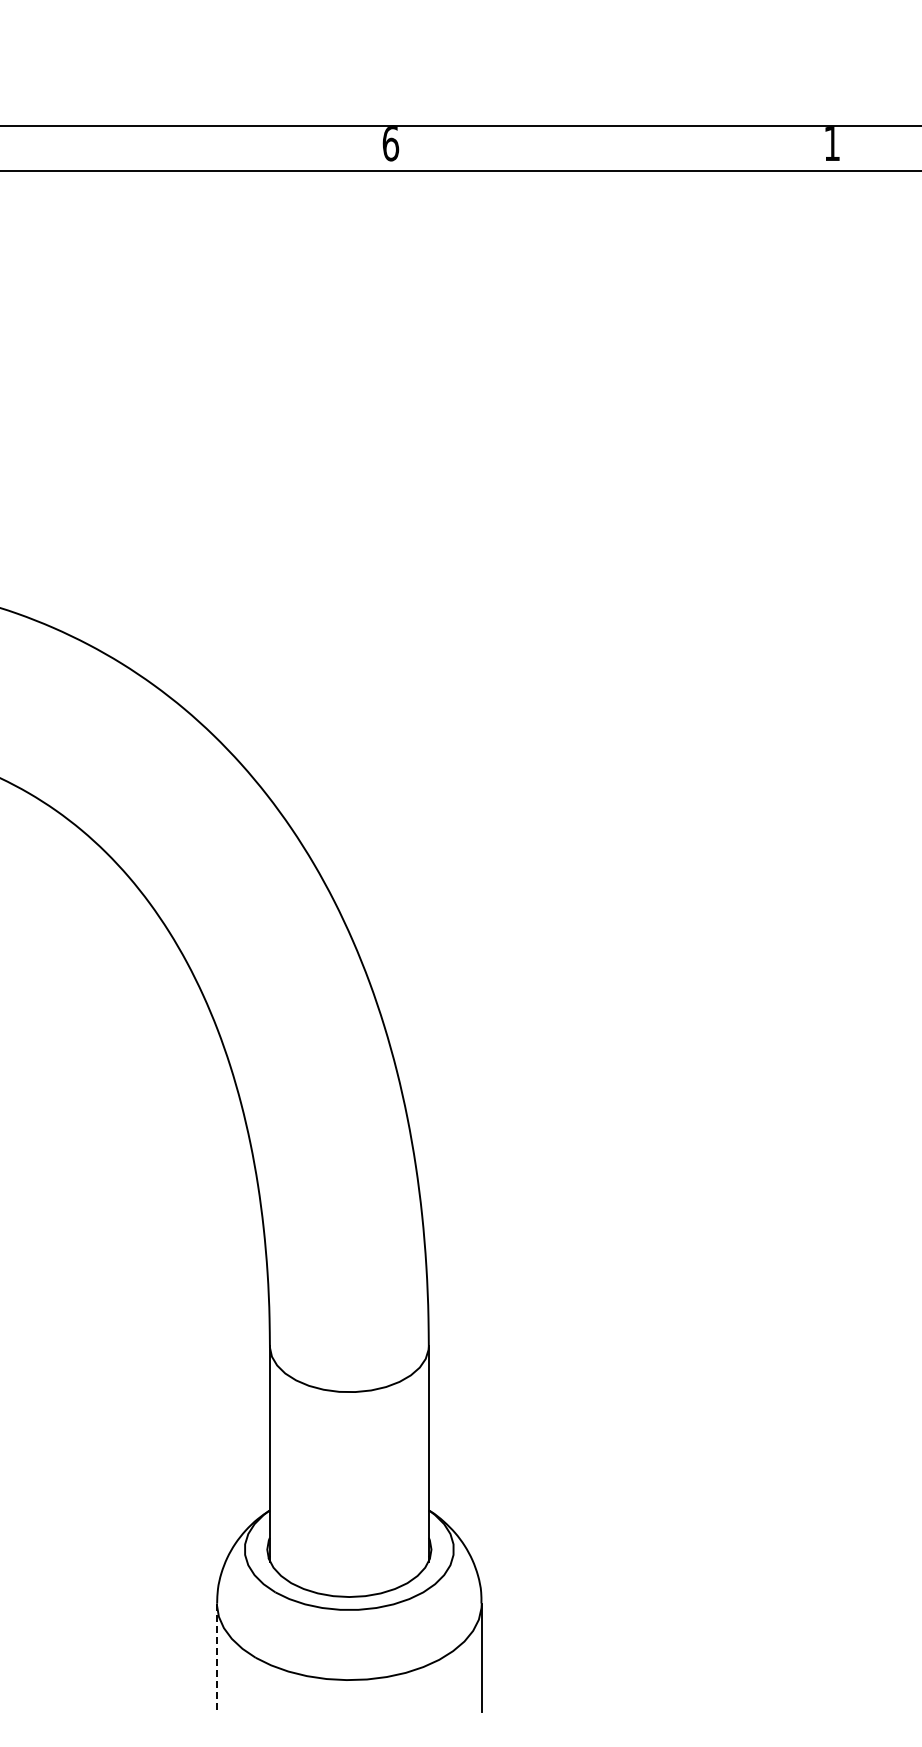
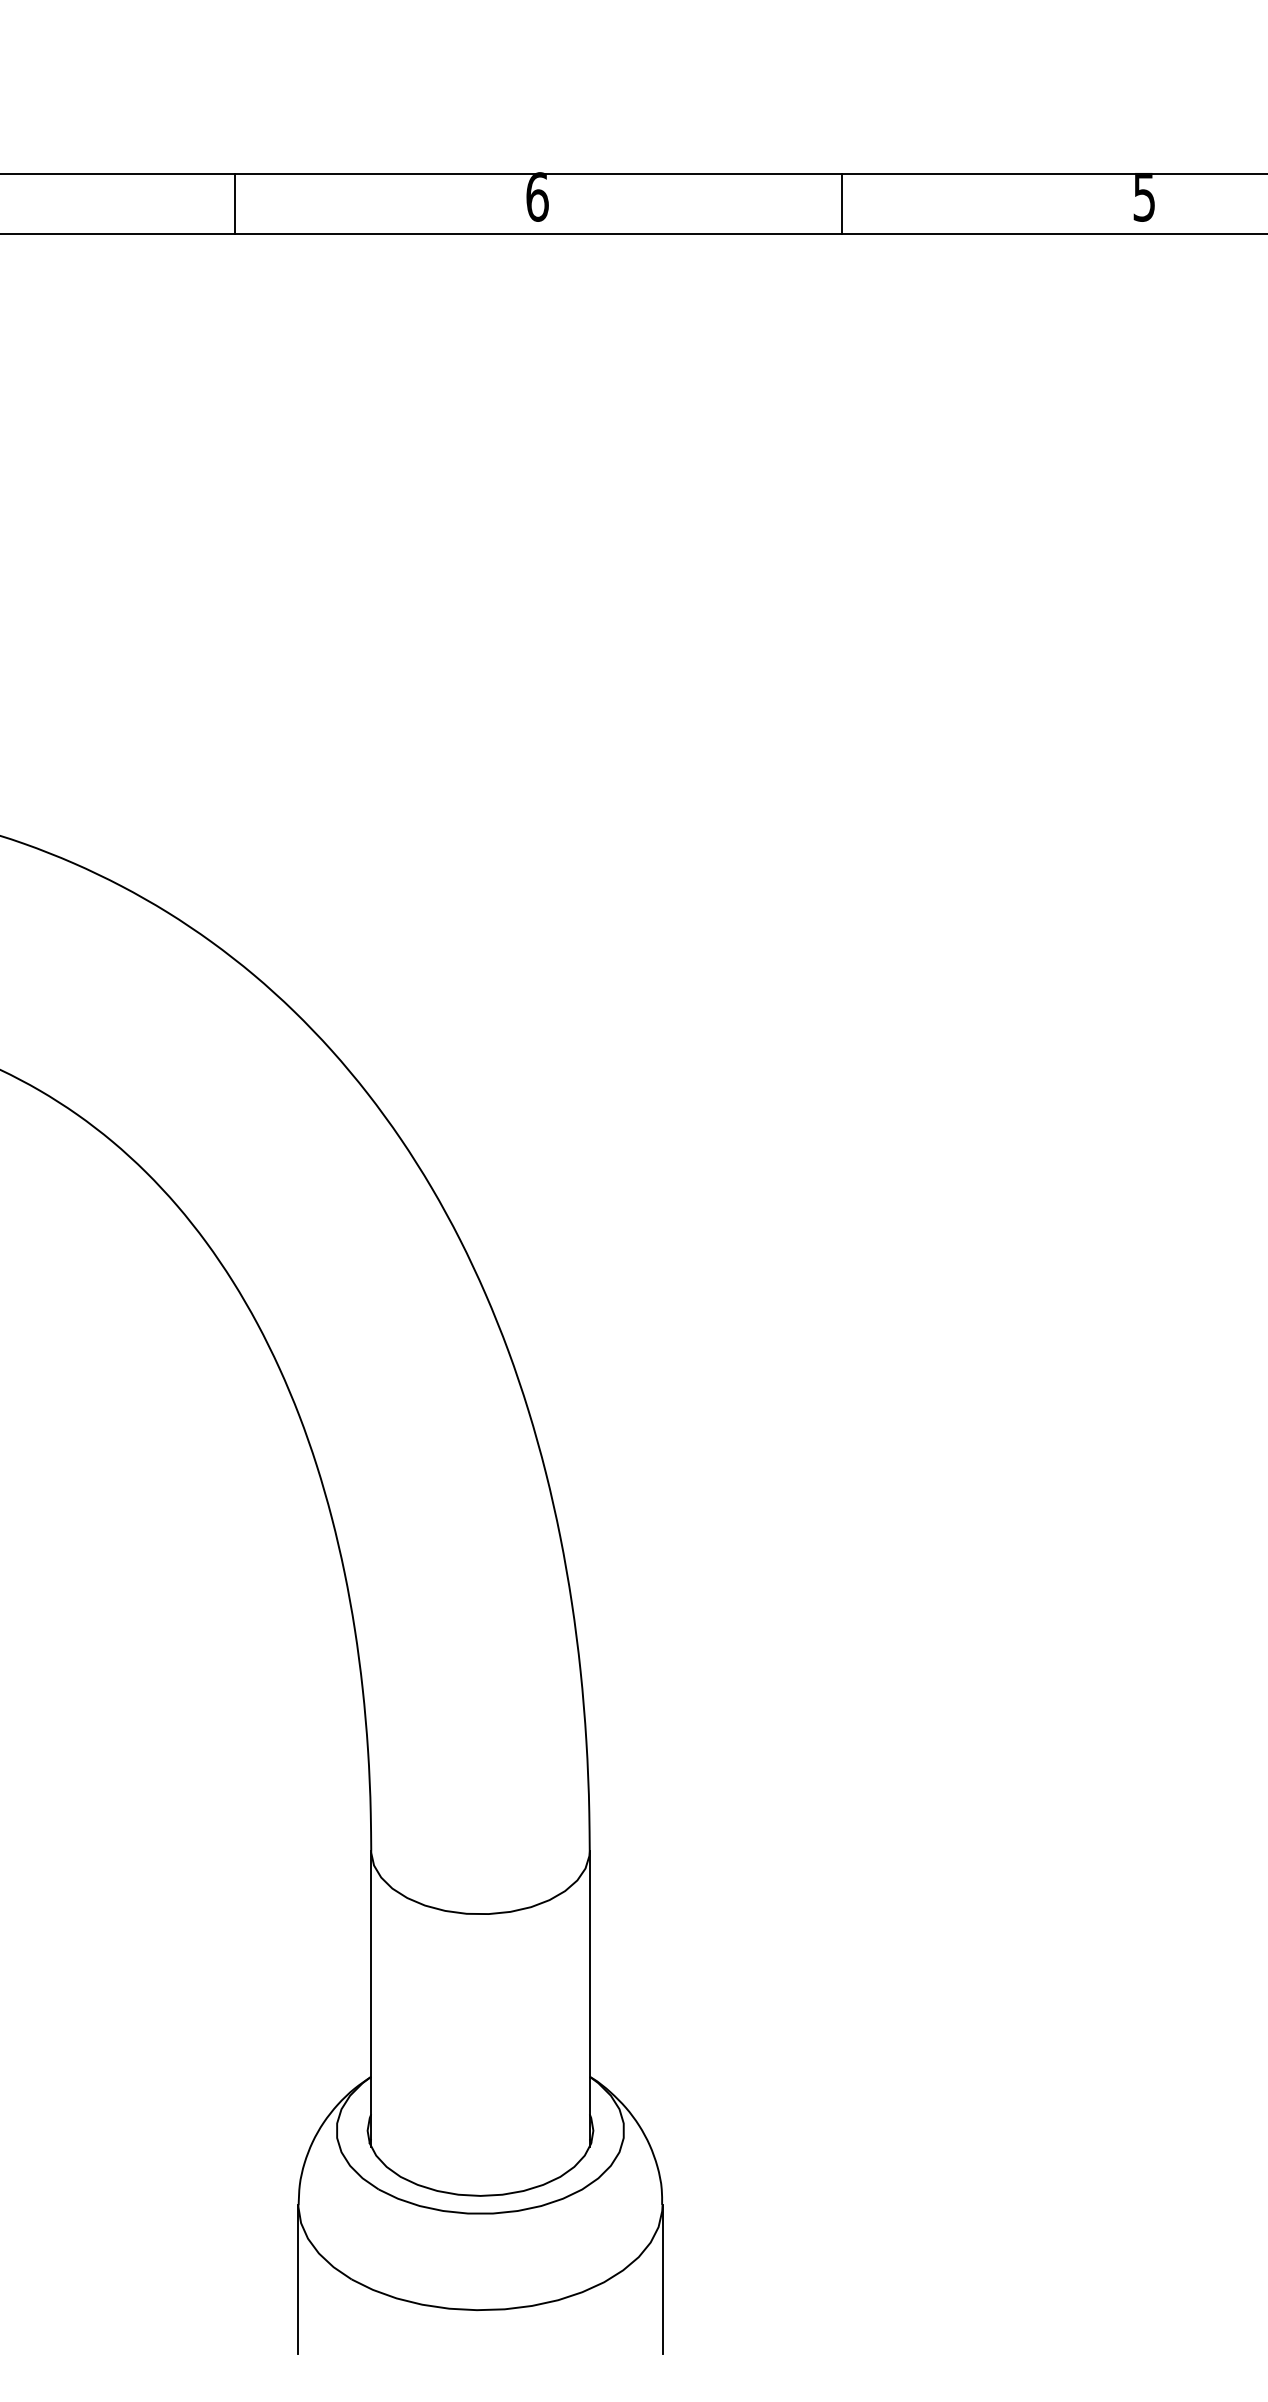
text: (831, 144) -> (1143, 198), 1 -> 5
line: (170, 148) -> (234, 204), added
line: (611, 148) -> (840, 204), added
line: (216, 1658) -> (297, 2280), dashed -> solid

